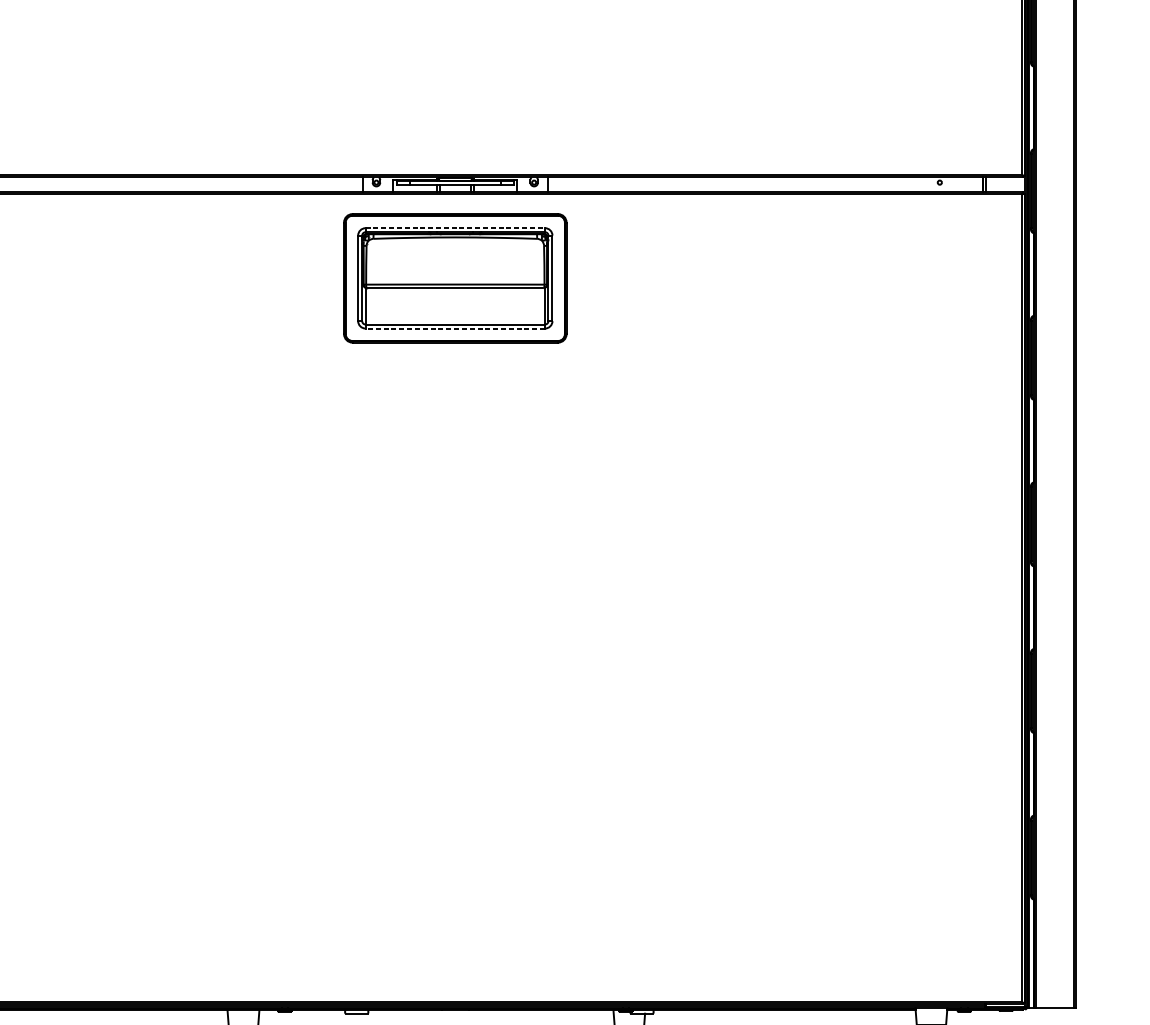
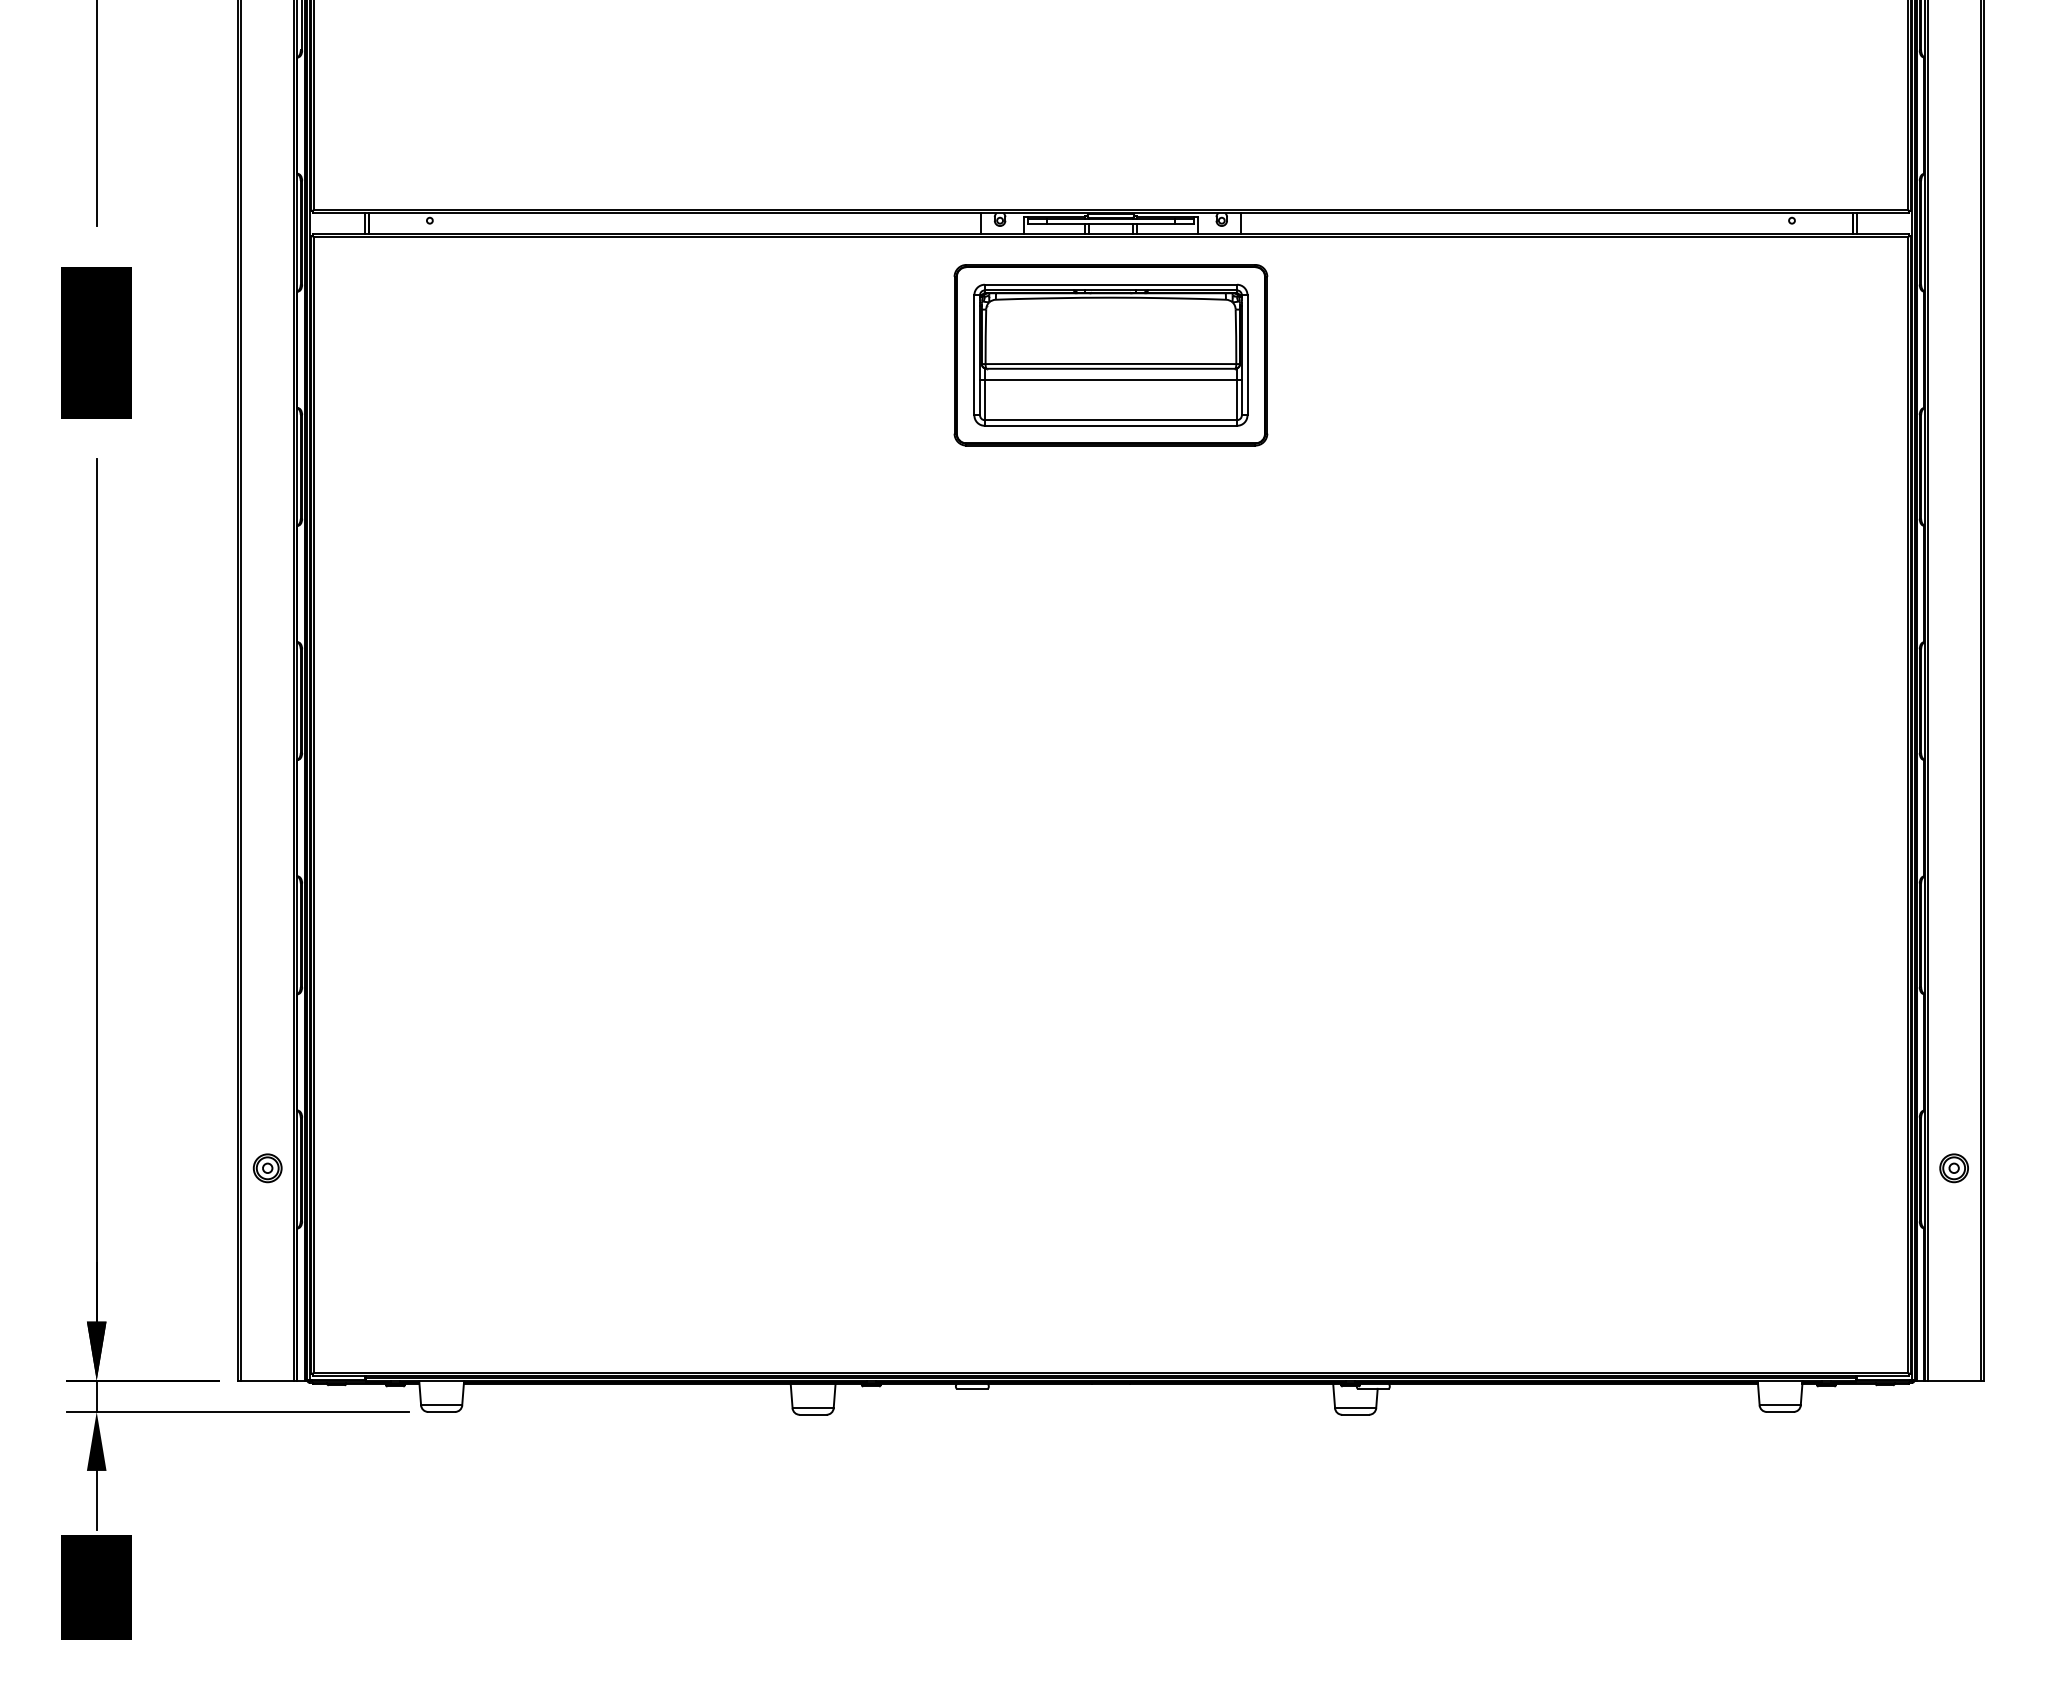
line: (455, 228) -> (1111, 284), dashed -> solid
line: (455, 295) -> (1110, 379), added
line: (455, 328) -> (1110, 425), dashed -> solid
part: (1054, 856) -> (1953, 1168), added

